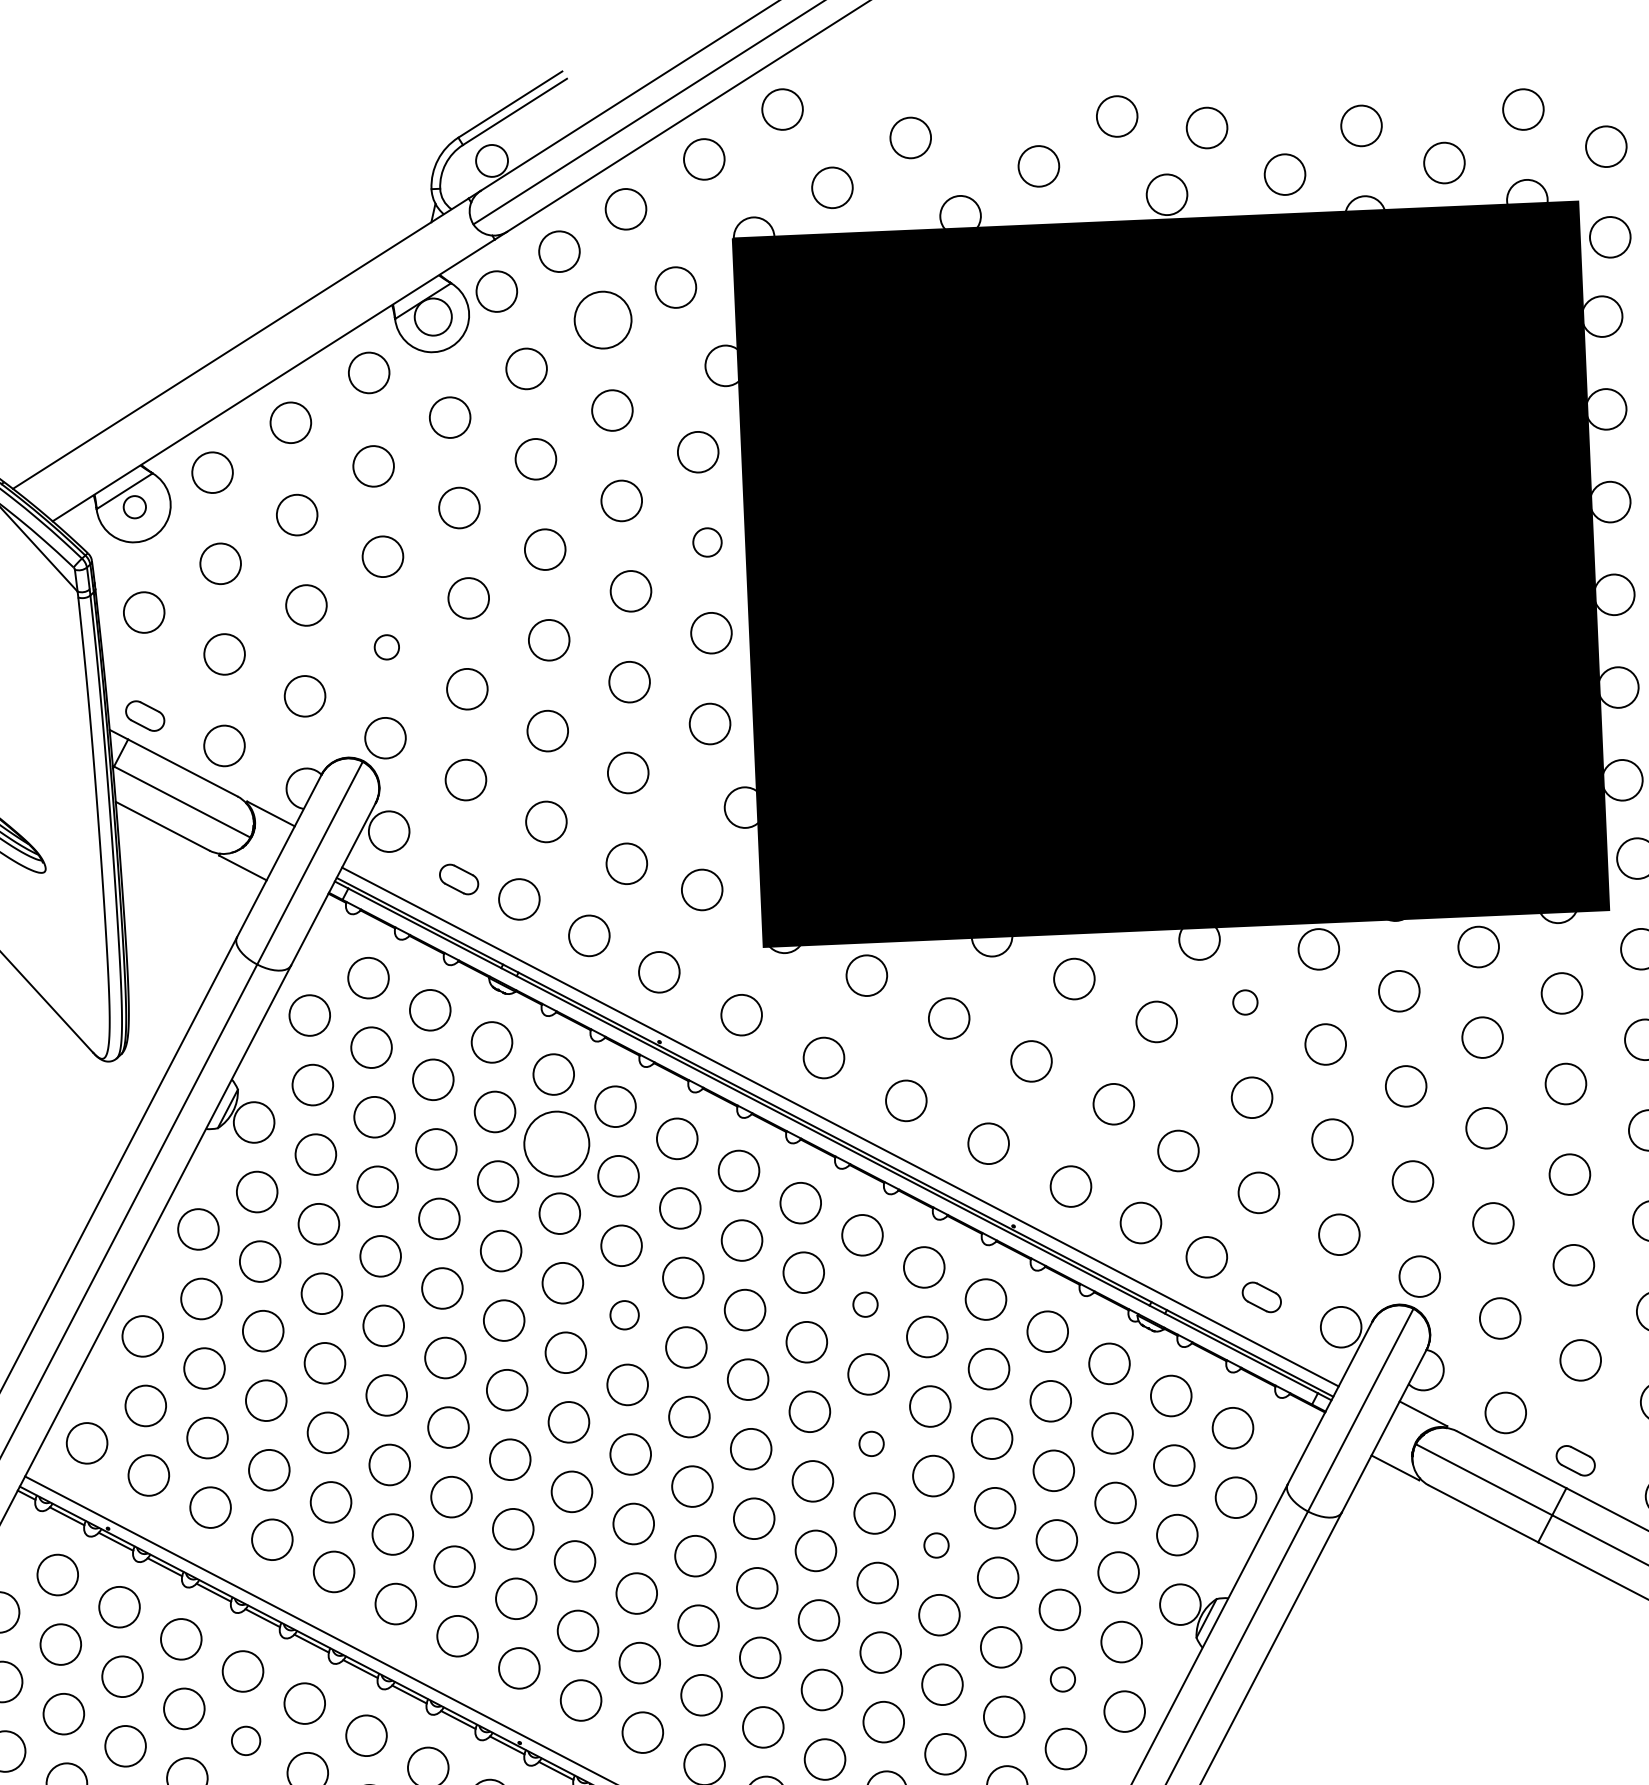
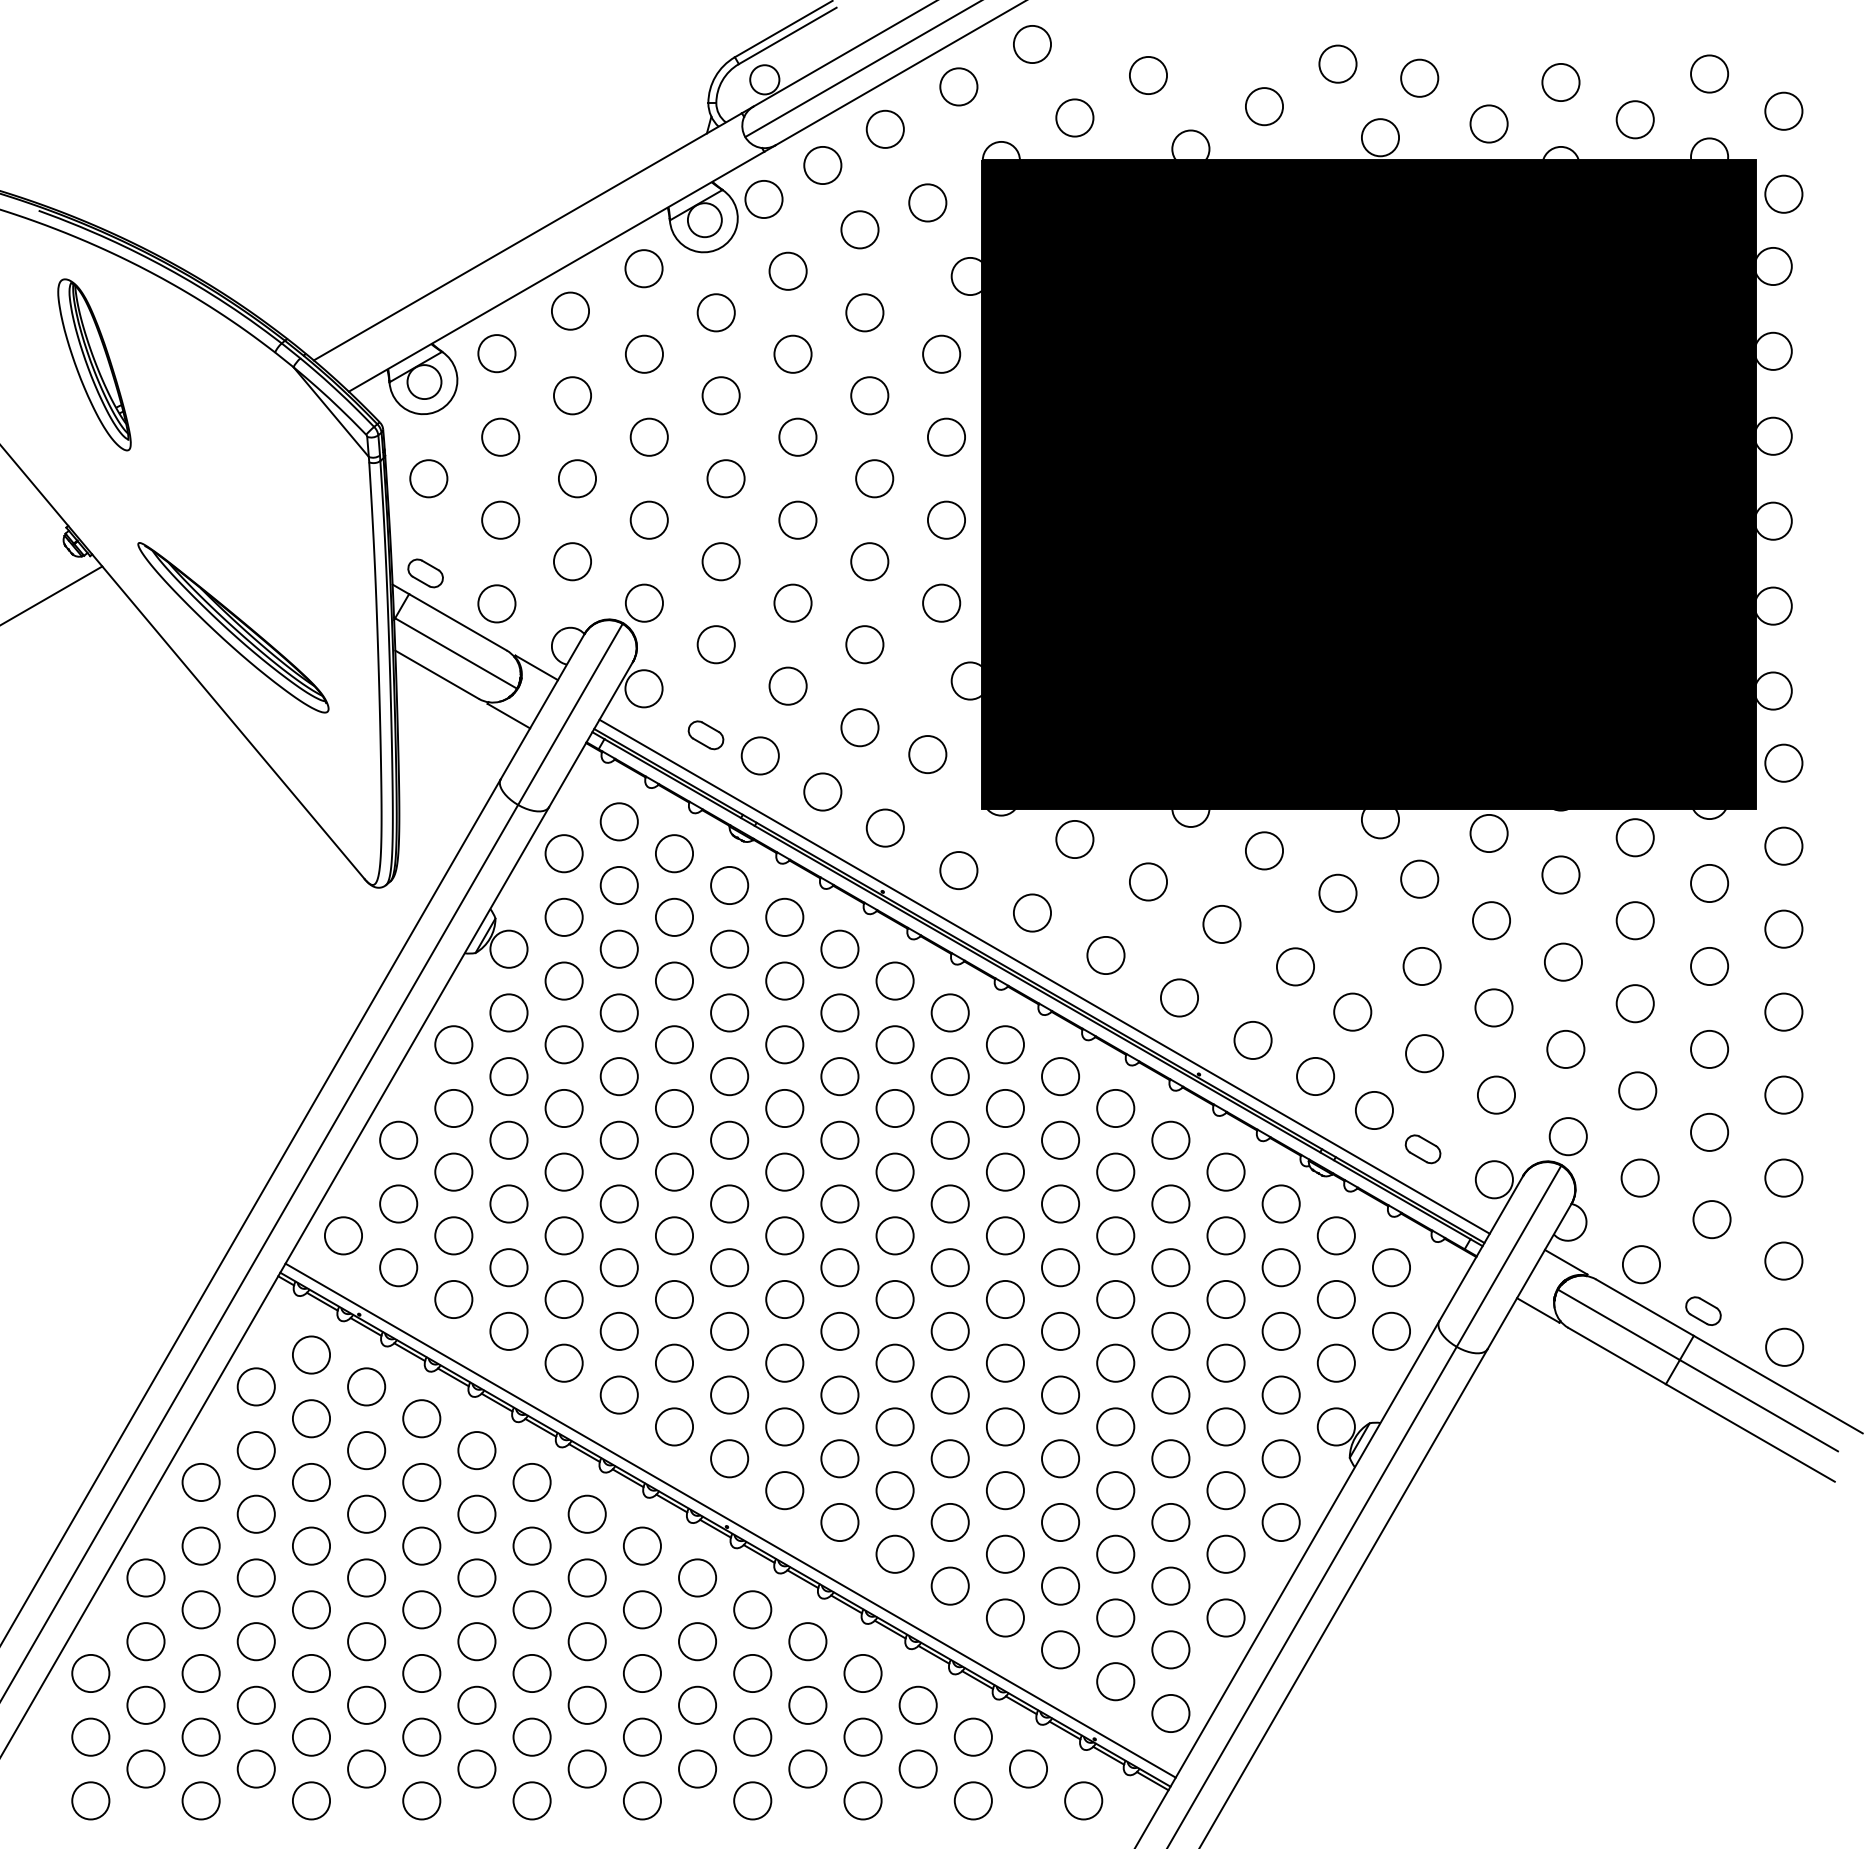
circle: (602, 319) -> (859, 229), size x0.71
circle: (134, 507) -> (424, 382), size x1.67
circle: (707, 541) -> (946, 436), size x1.43
circle: (385, 646) -> (648, 519), size x1.67
circle: (1245, 1001) -> (1419, 878), size x1.67
circle: (556, 1143) -> (784, 980), size x0.62
circle: (865, 1303) -> (1060, 1139), size x1.67
circle: (624, 1314) -> (839, 1139), size x1.43
circle: (871, 1443) -> (1060, 1267), size x1.67
circle: (936, 1544) -> (1115, 1362), size x1.67
circle: (1062, 1679) -> (1225, 1490), size x1.67
circle: (245, 1740) -> (476, 1513), size x1.43

